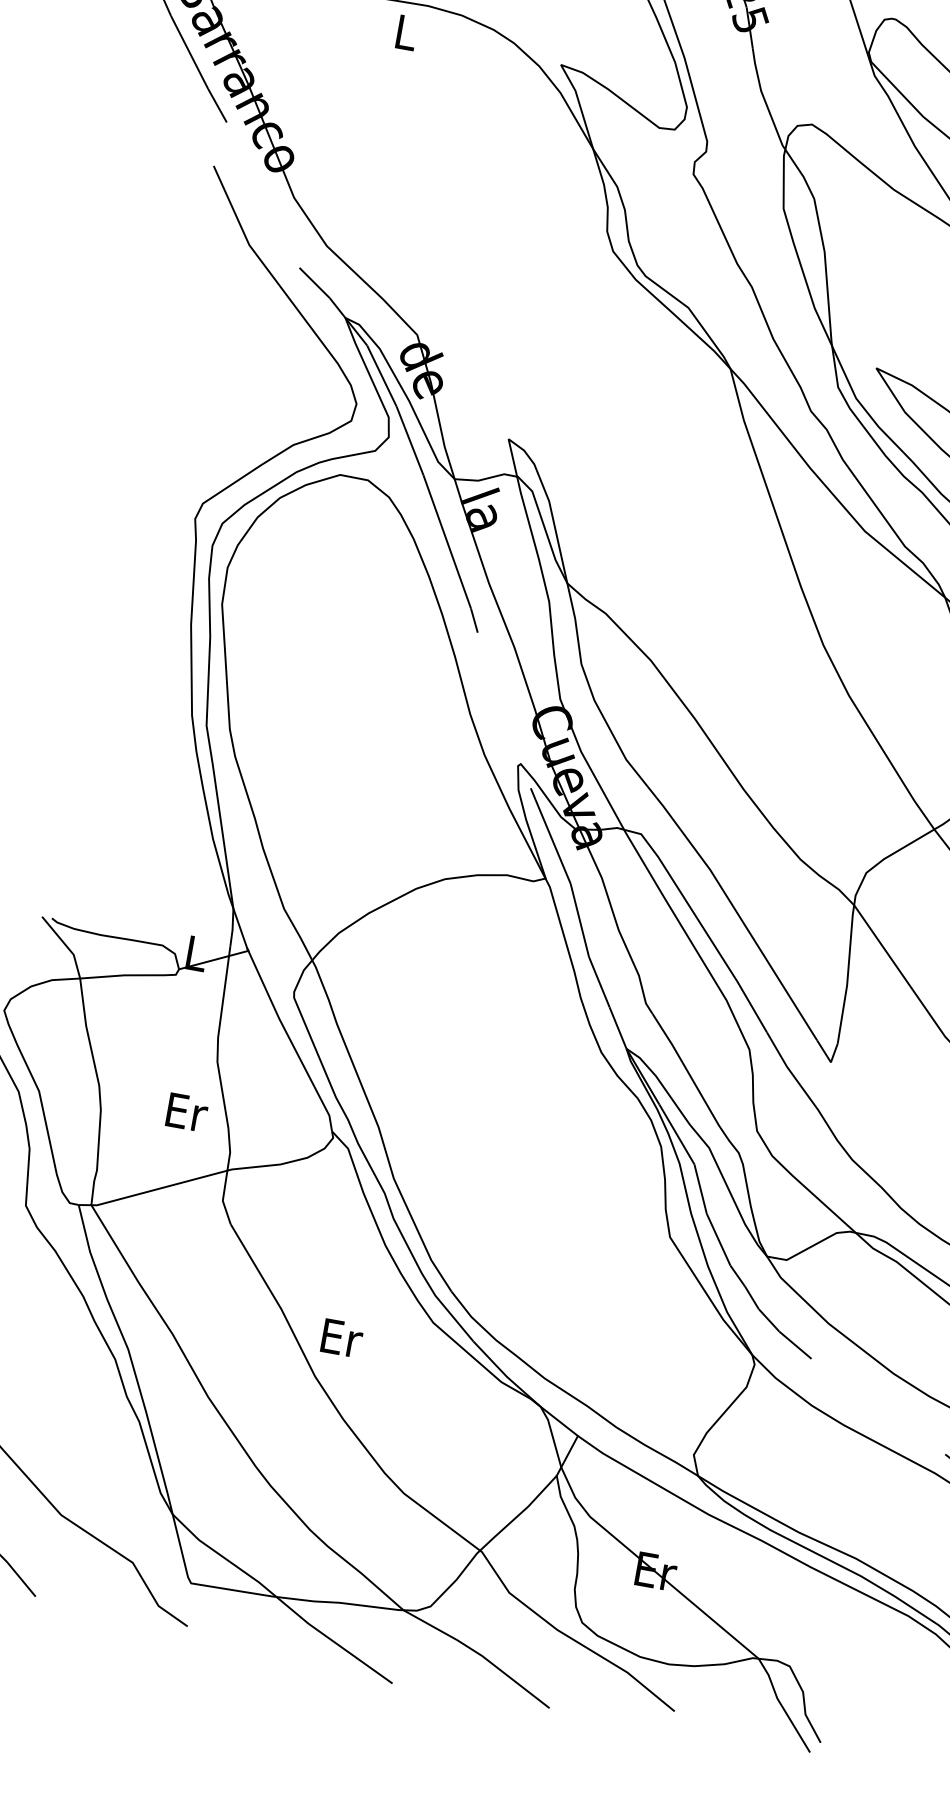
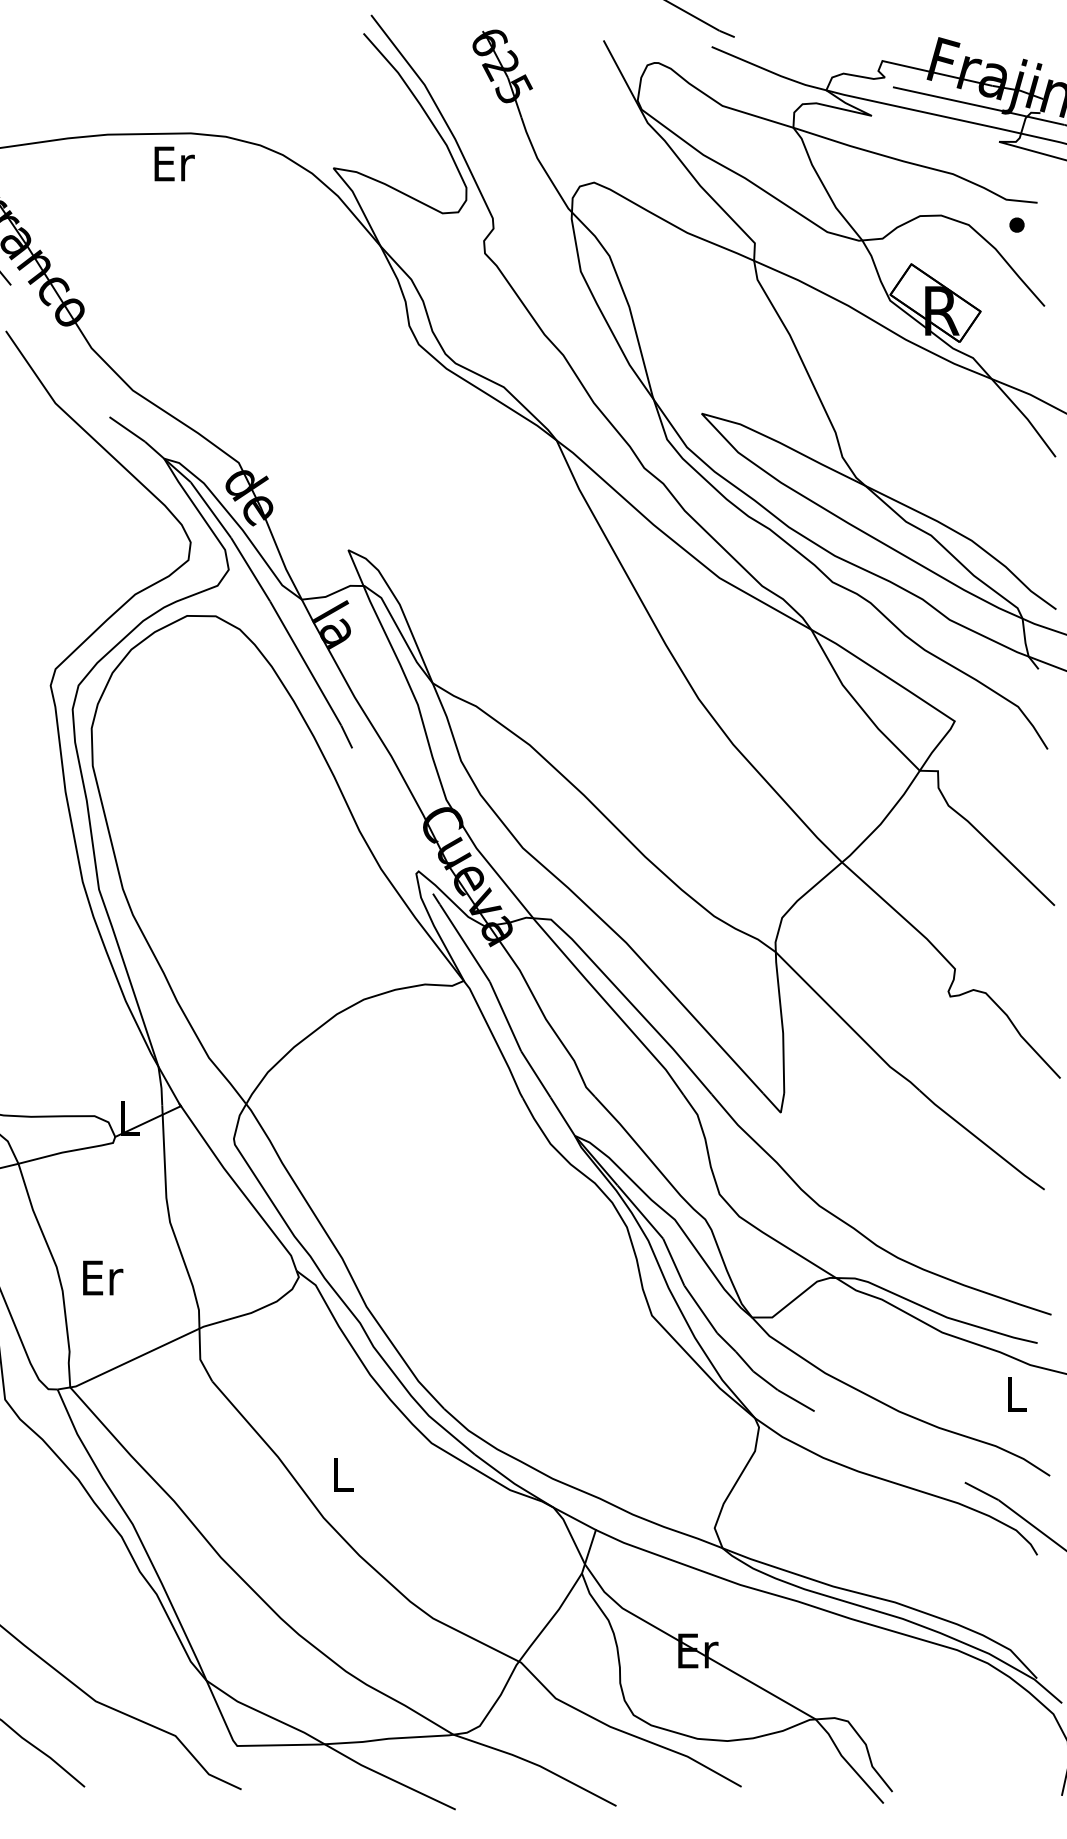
text: (407, 32) -> (174, 163), L -> Er
text: (187, 1112) -> (103, 1277), moved
text: (342, 1337) -> (343, 1474), Er -> L

